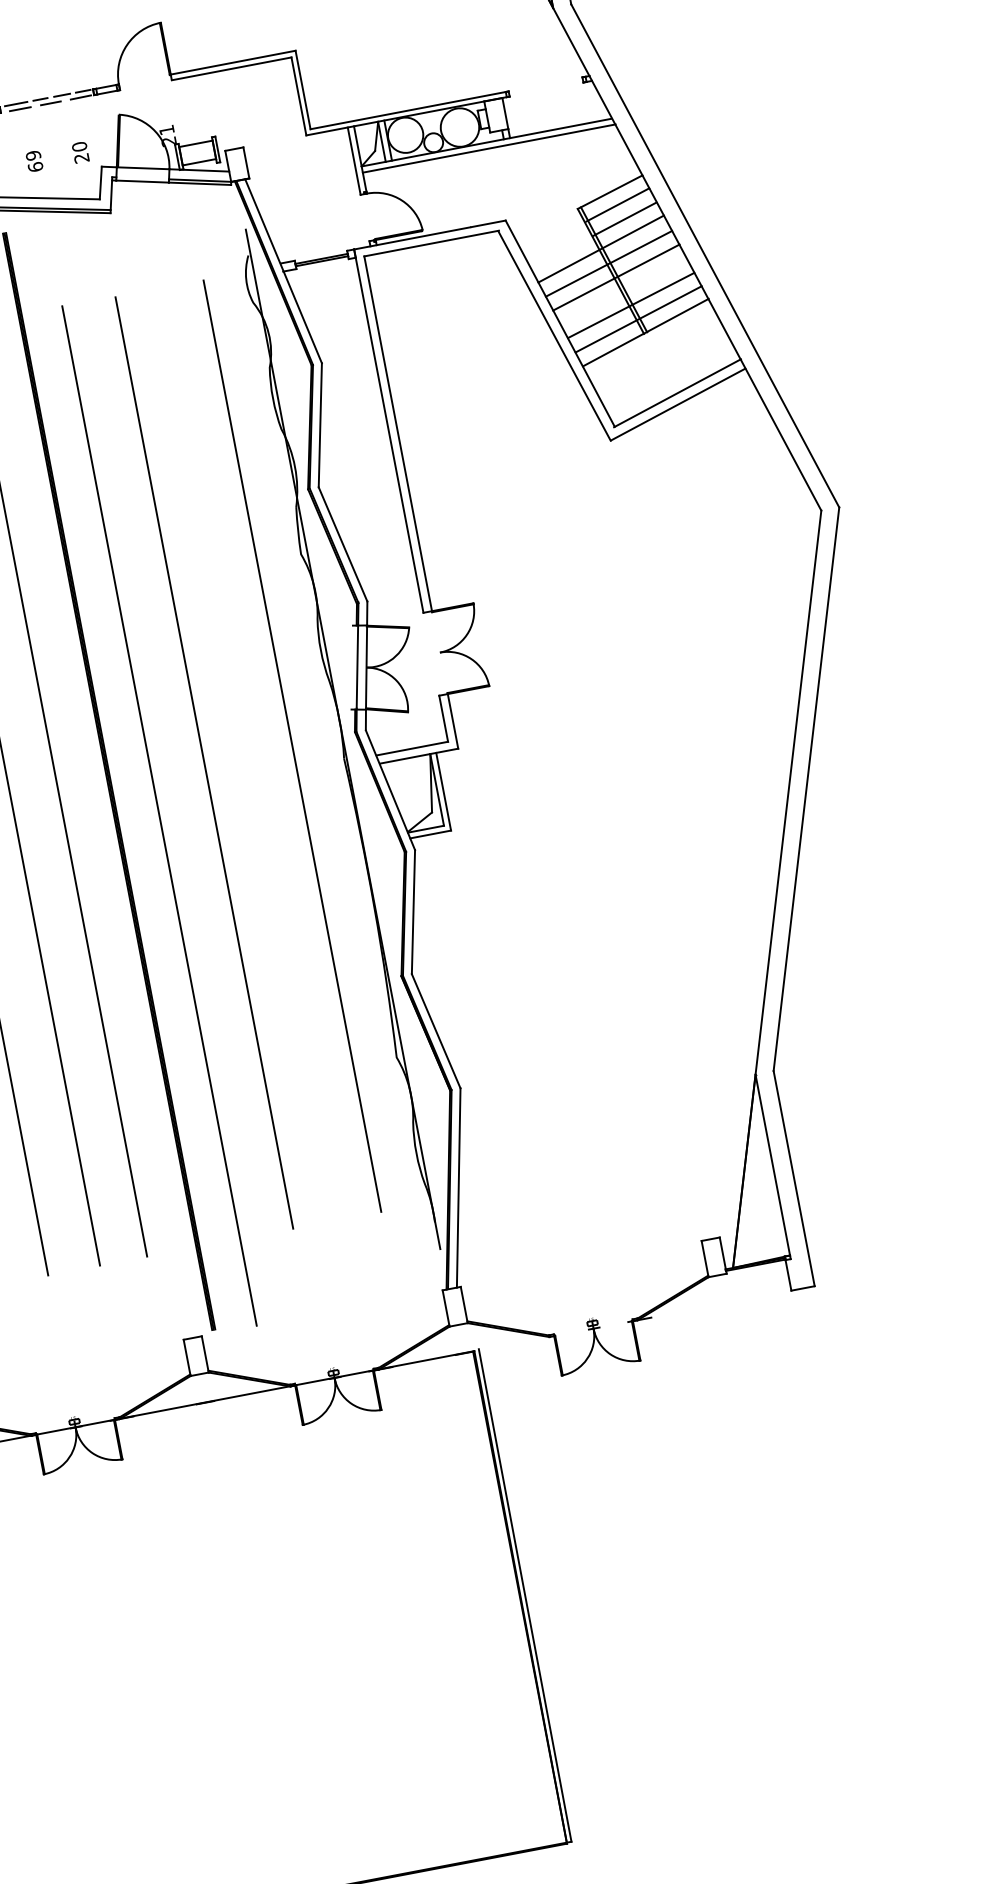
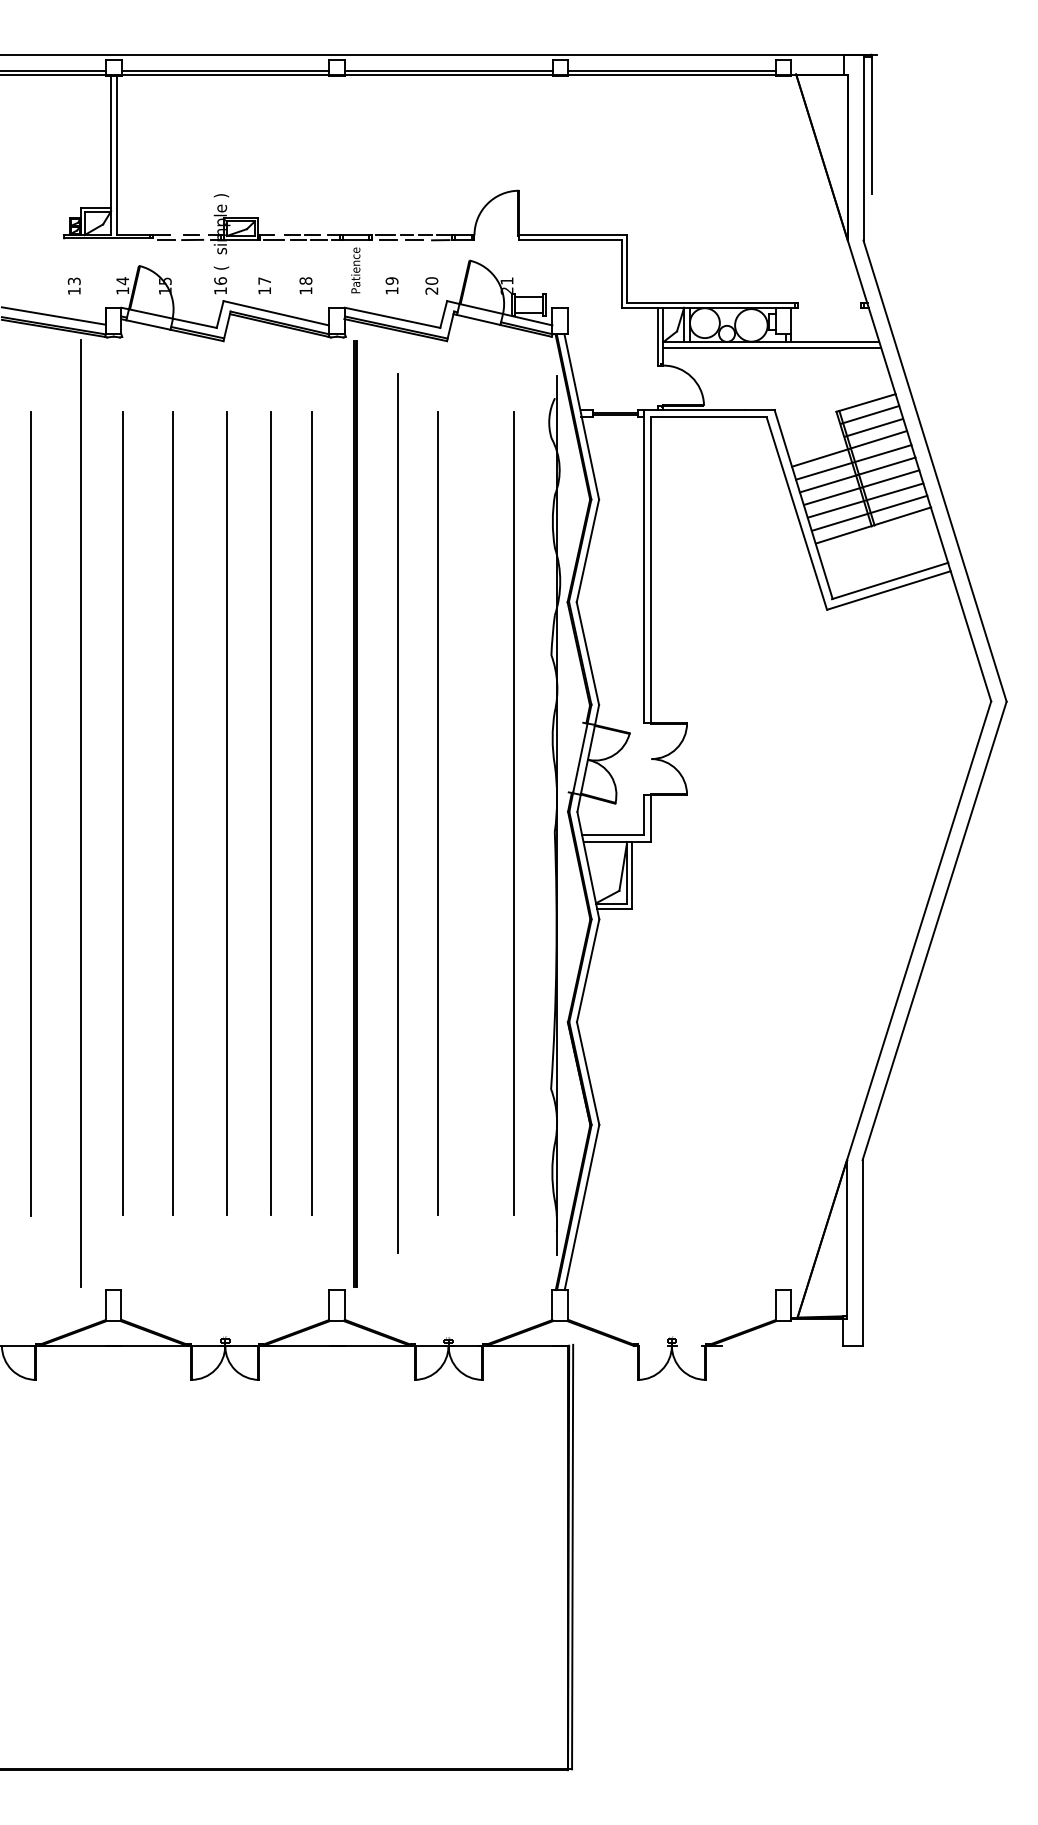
text: (34, 166) -> (391, 290), 69 -> 19
line: (623, 291) -> (861, 487), added
line: (158, 816) -> (397, 813), moved

